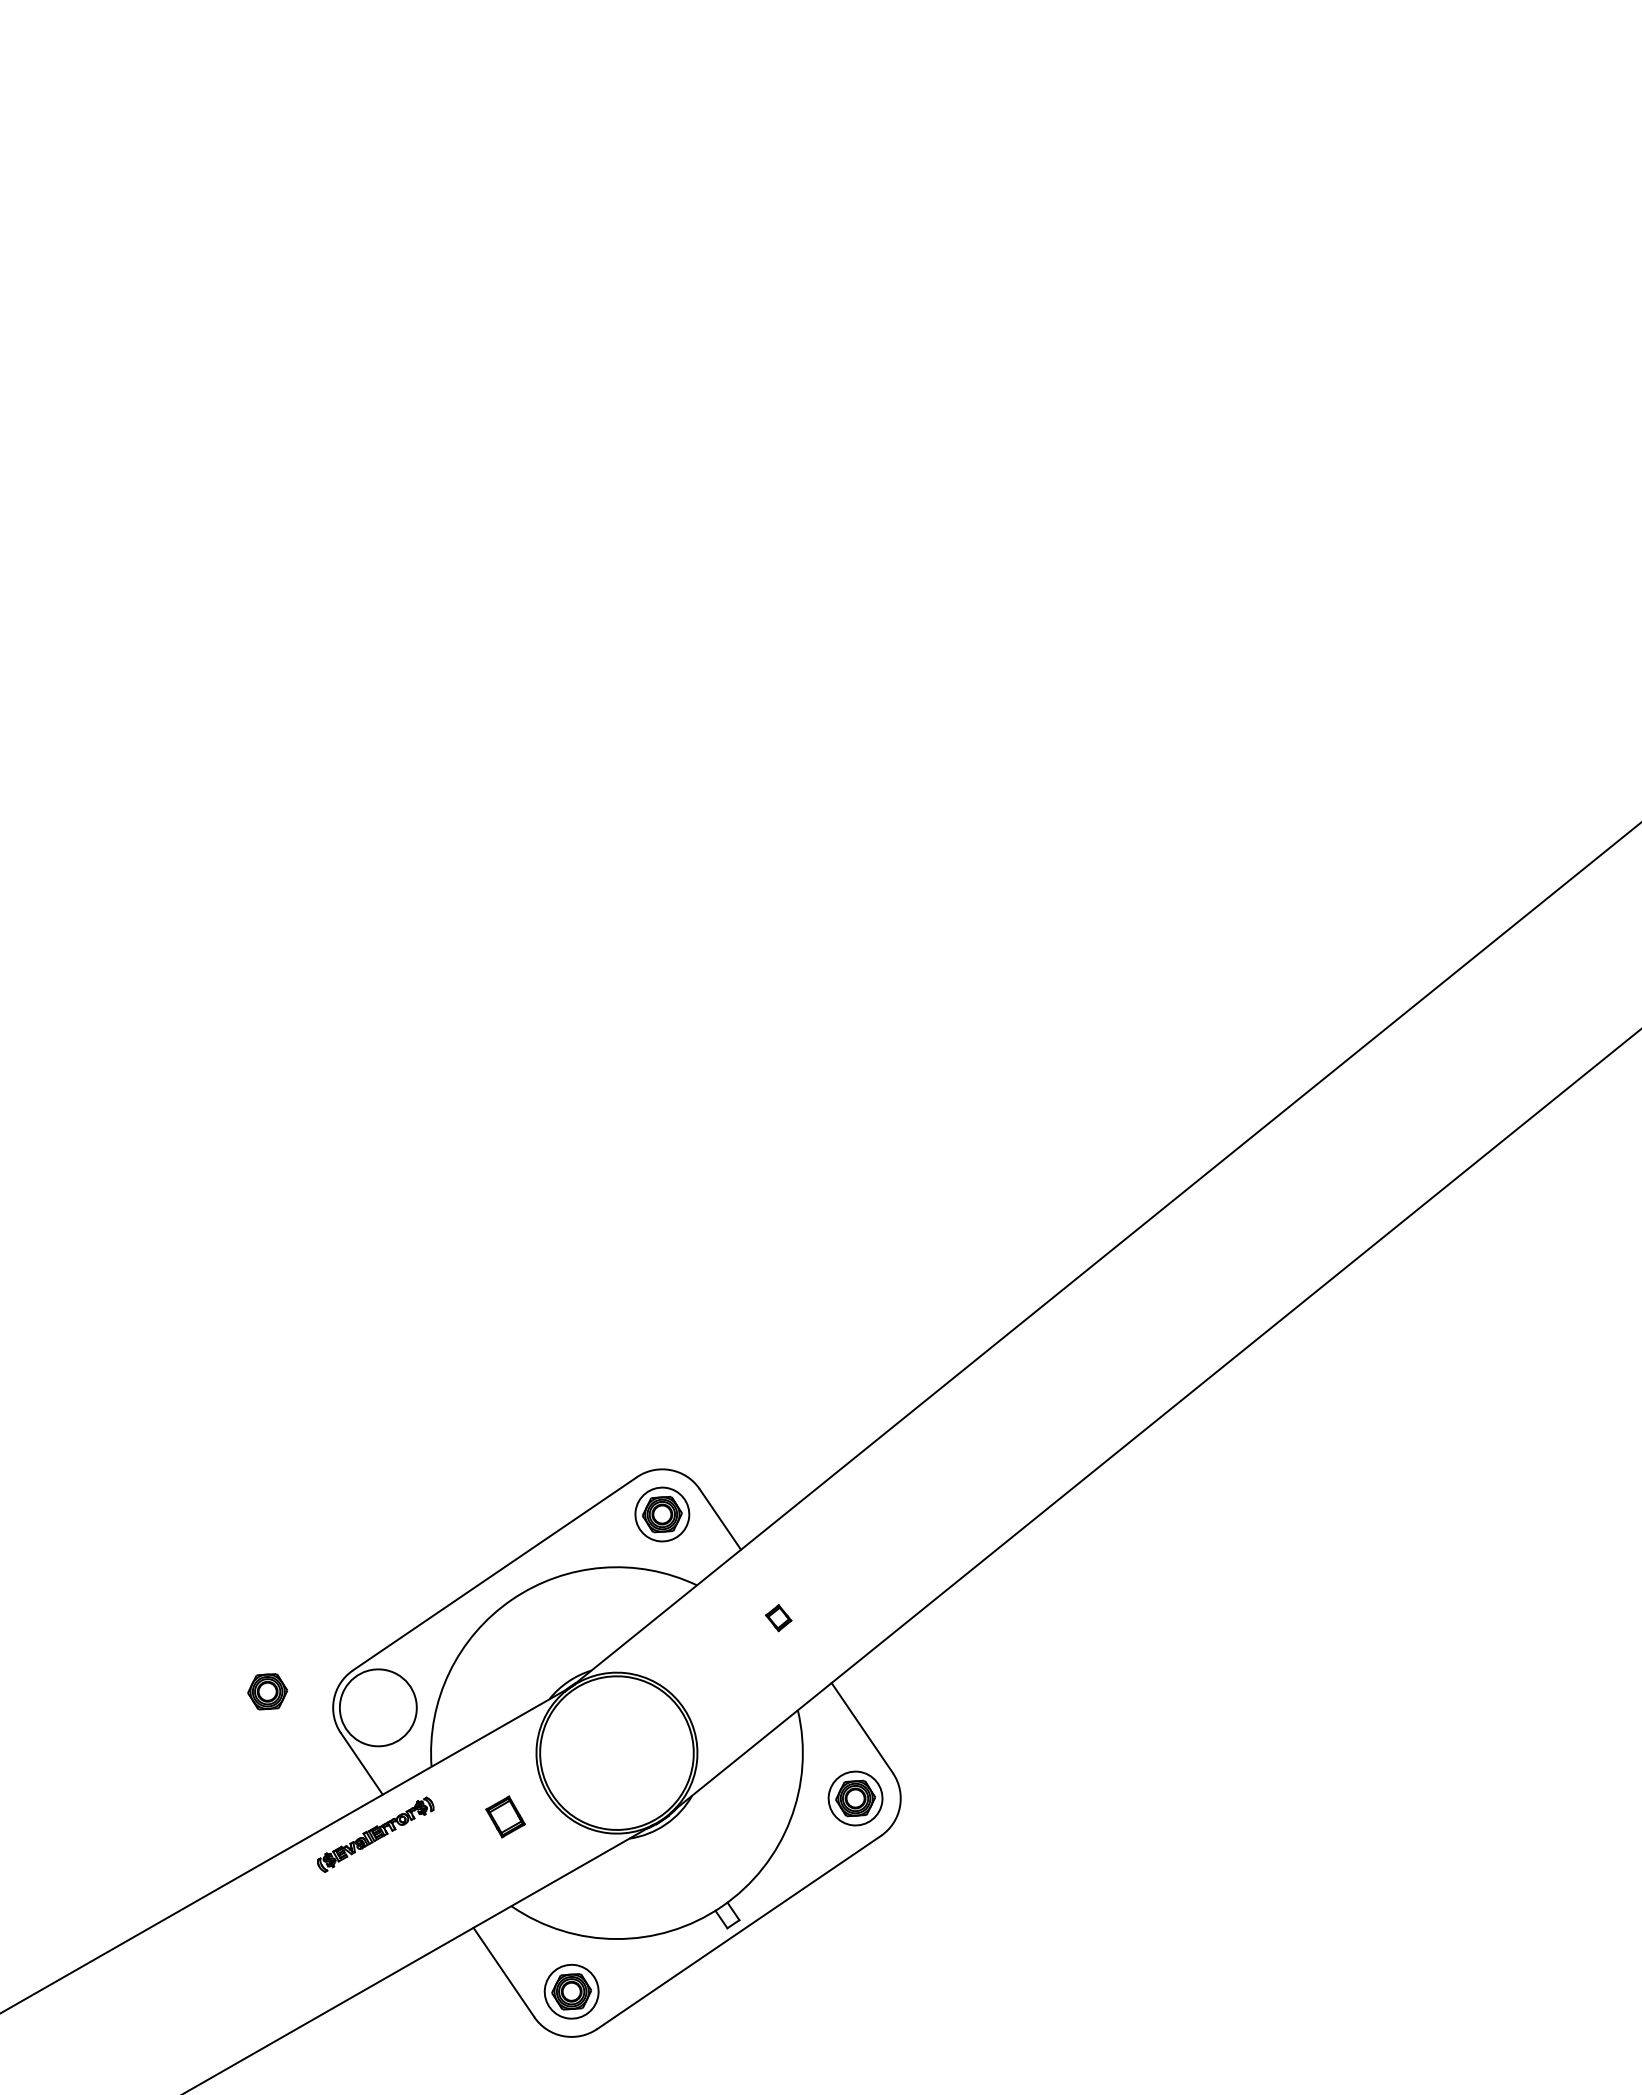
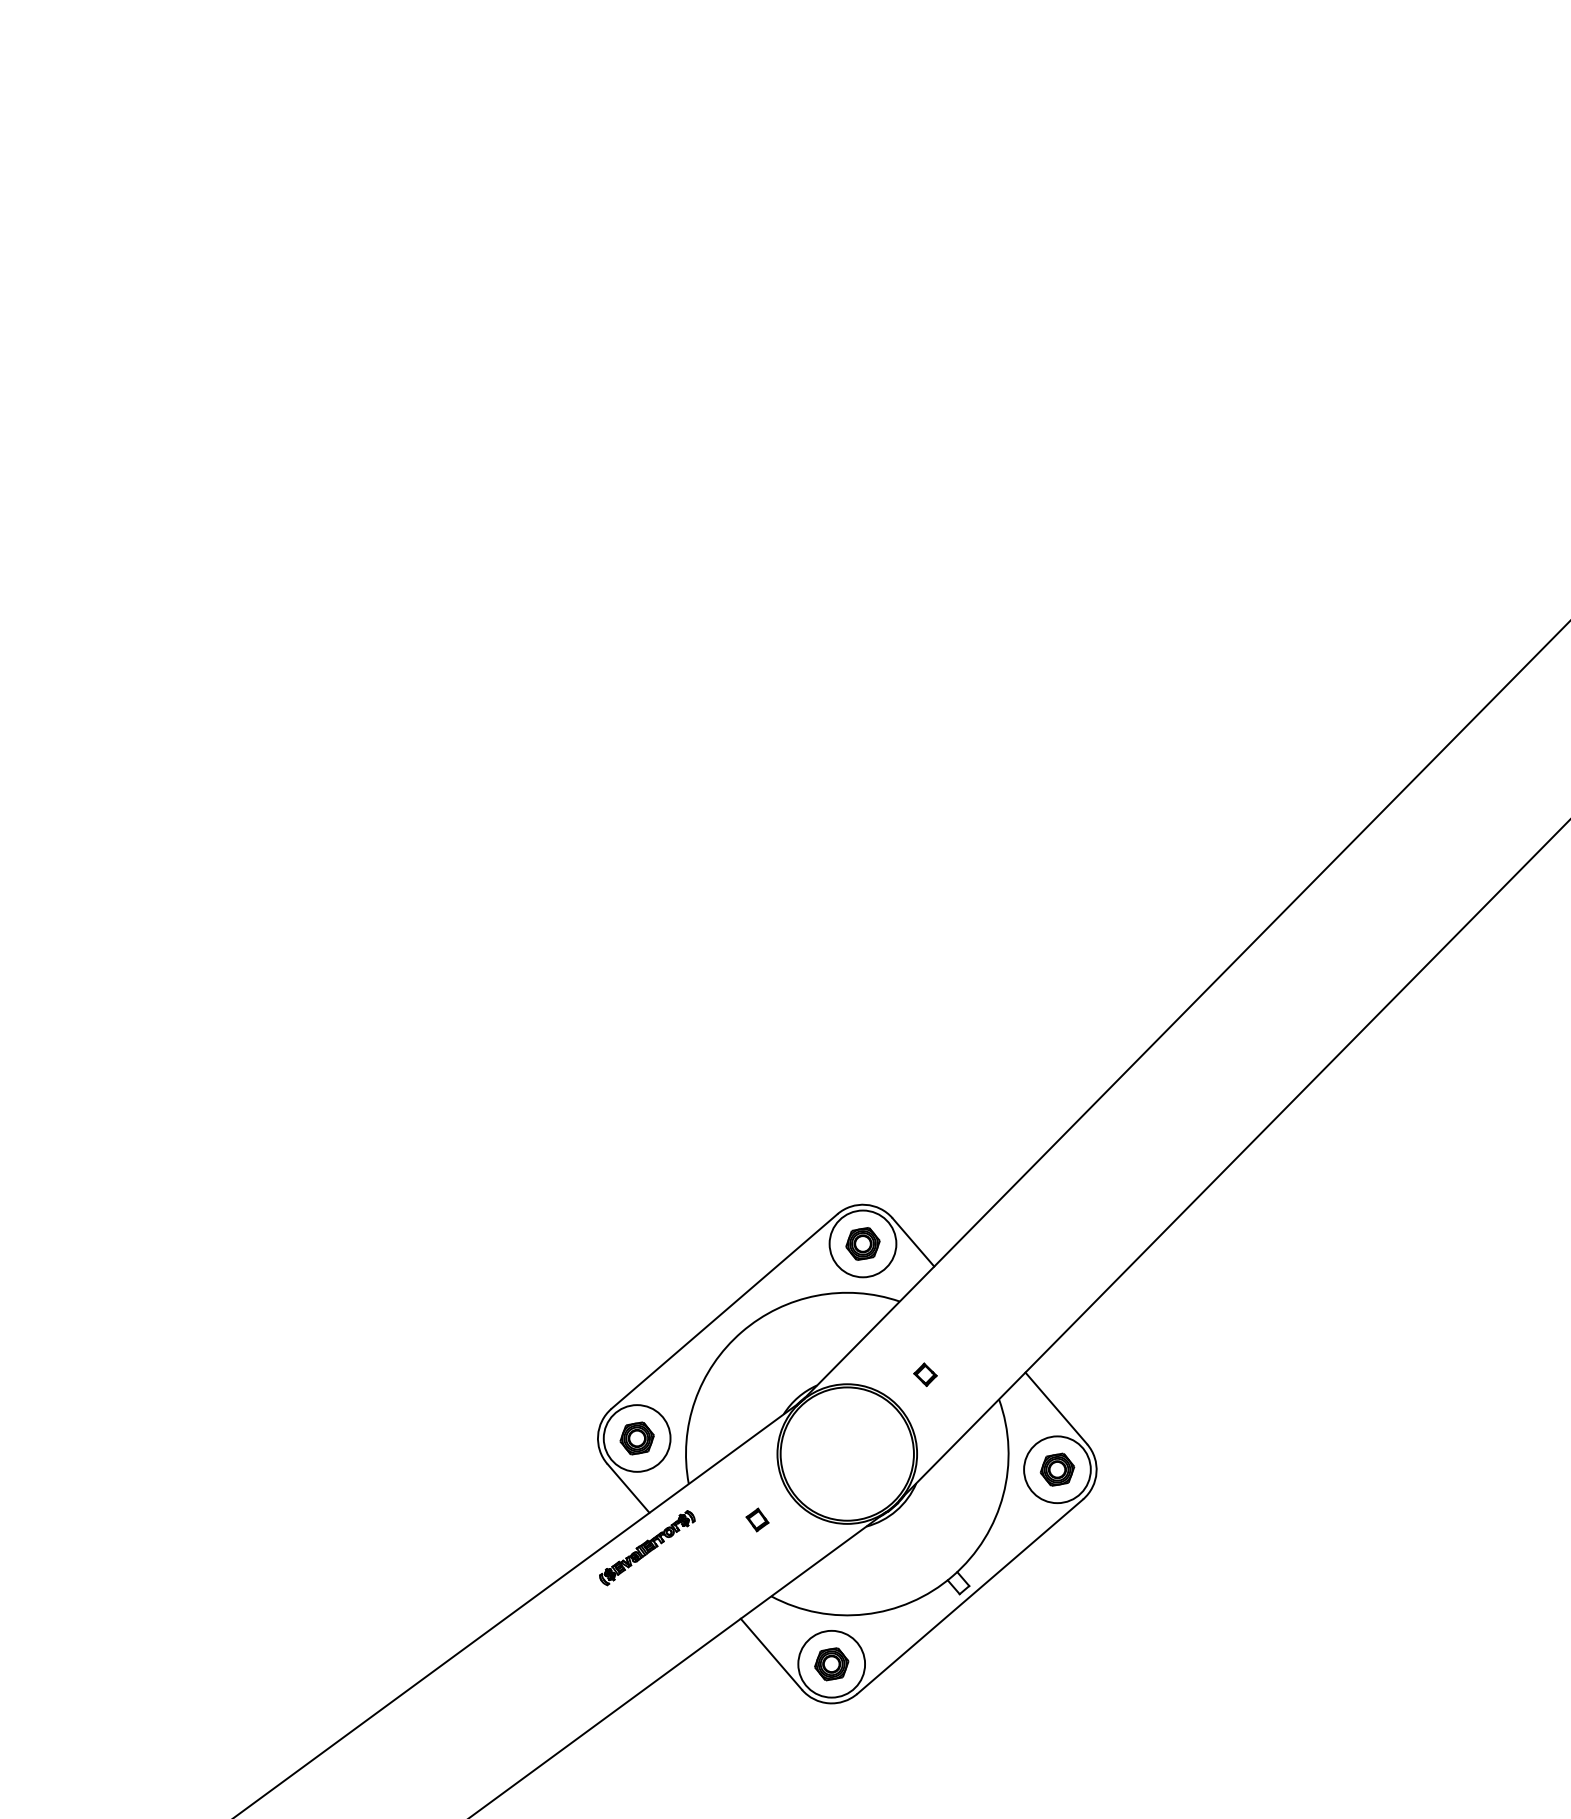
circle: (661, 1513) -> (862, 1243), size x1.43
part: (778, 1617) -> (925, 1374), moved
part: (266, 1691) -> (636, 1438), moved
circle: (855, 1798) -> (1057, 1469), size x1.43
part: (505, 1816) -> (757, 1519), size x0.62
circle: (571, 1990) -> (831, 1663), size x1.43

